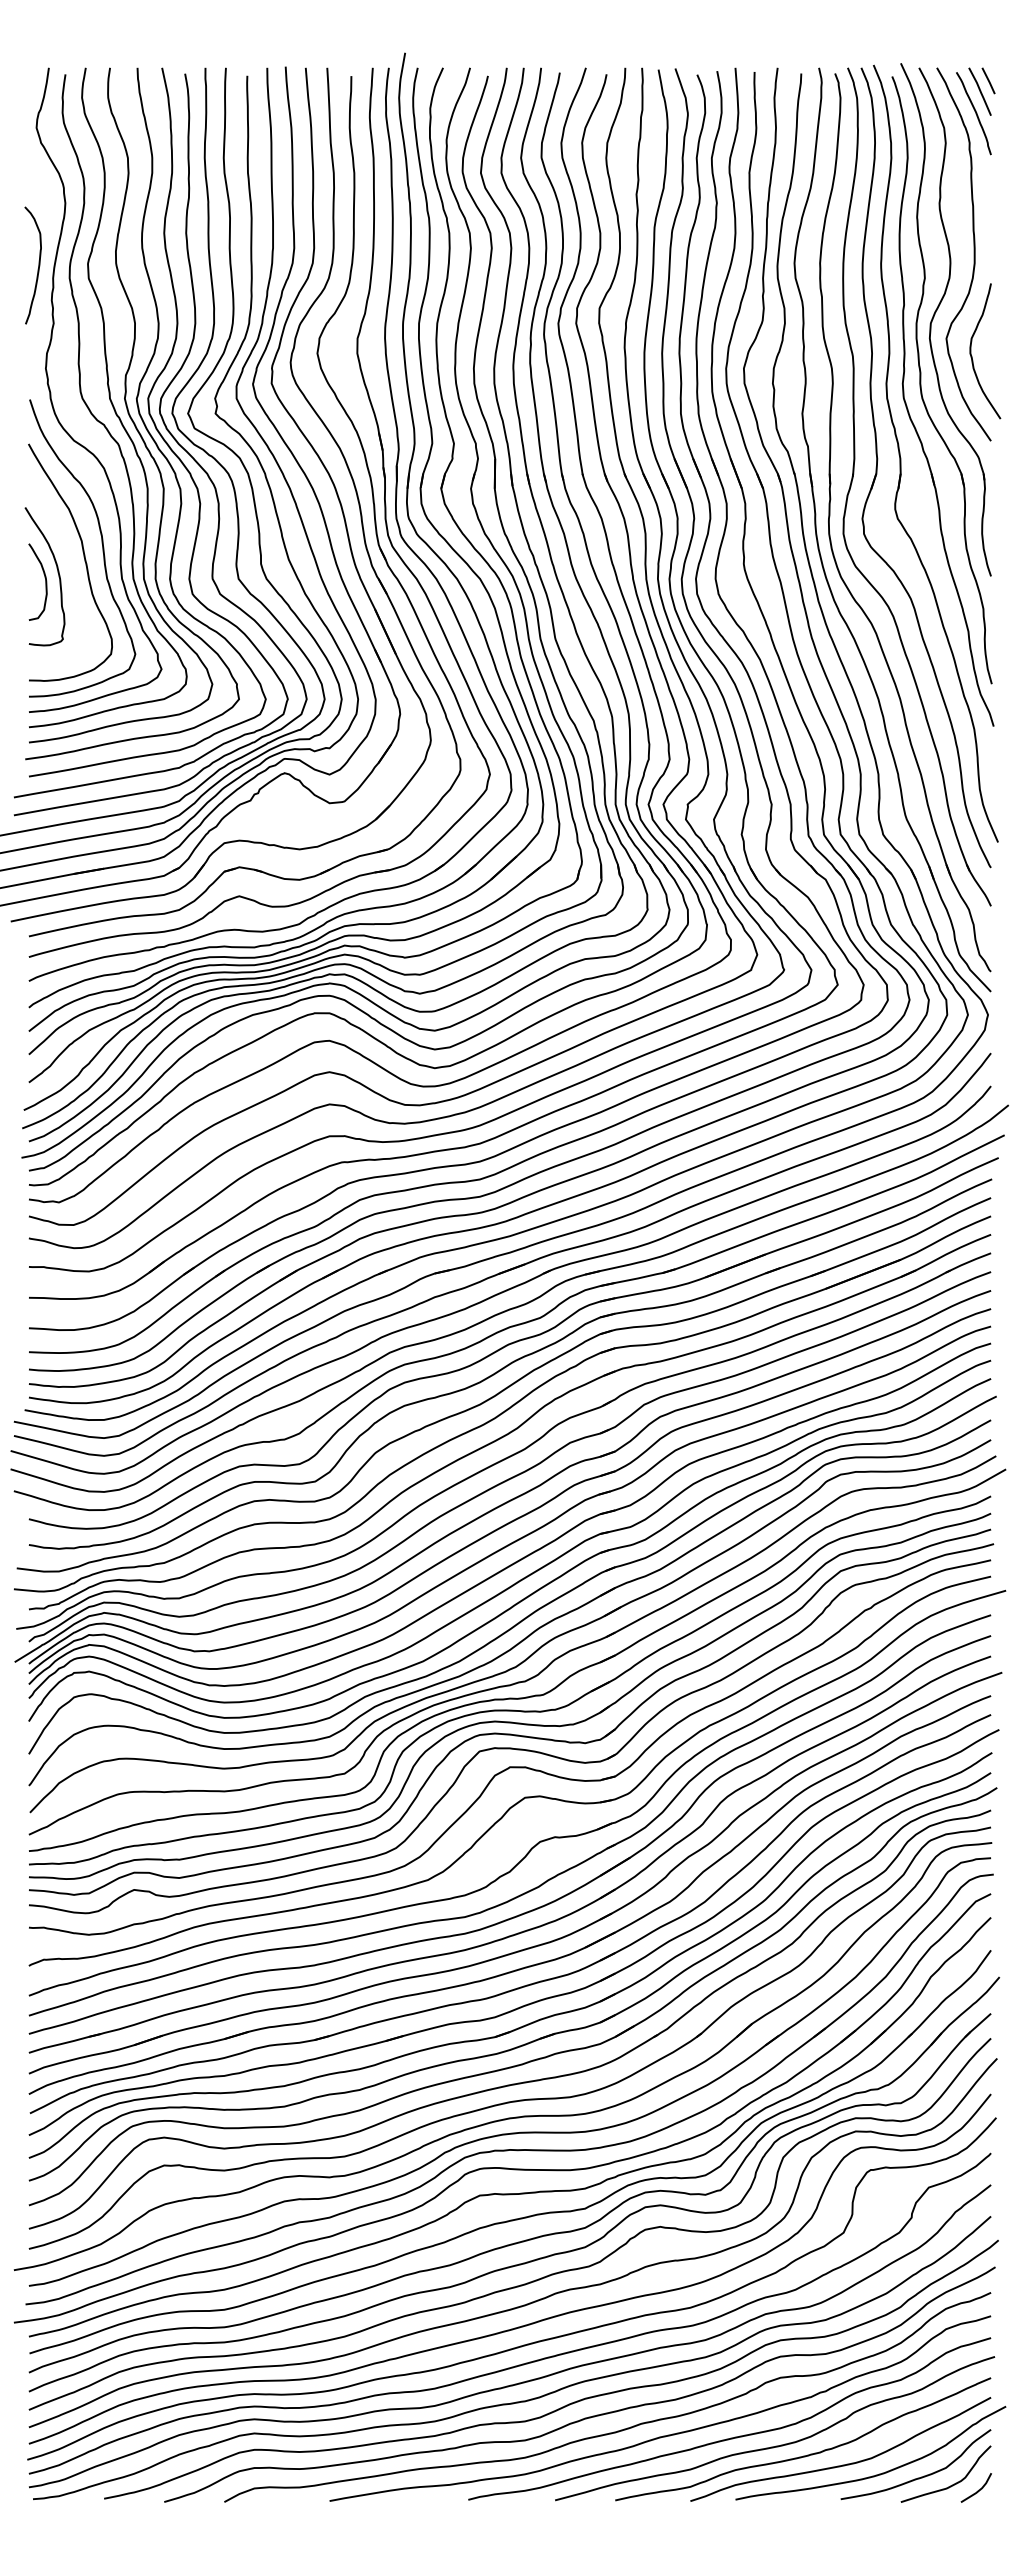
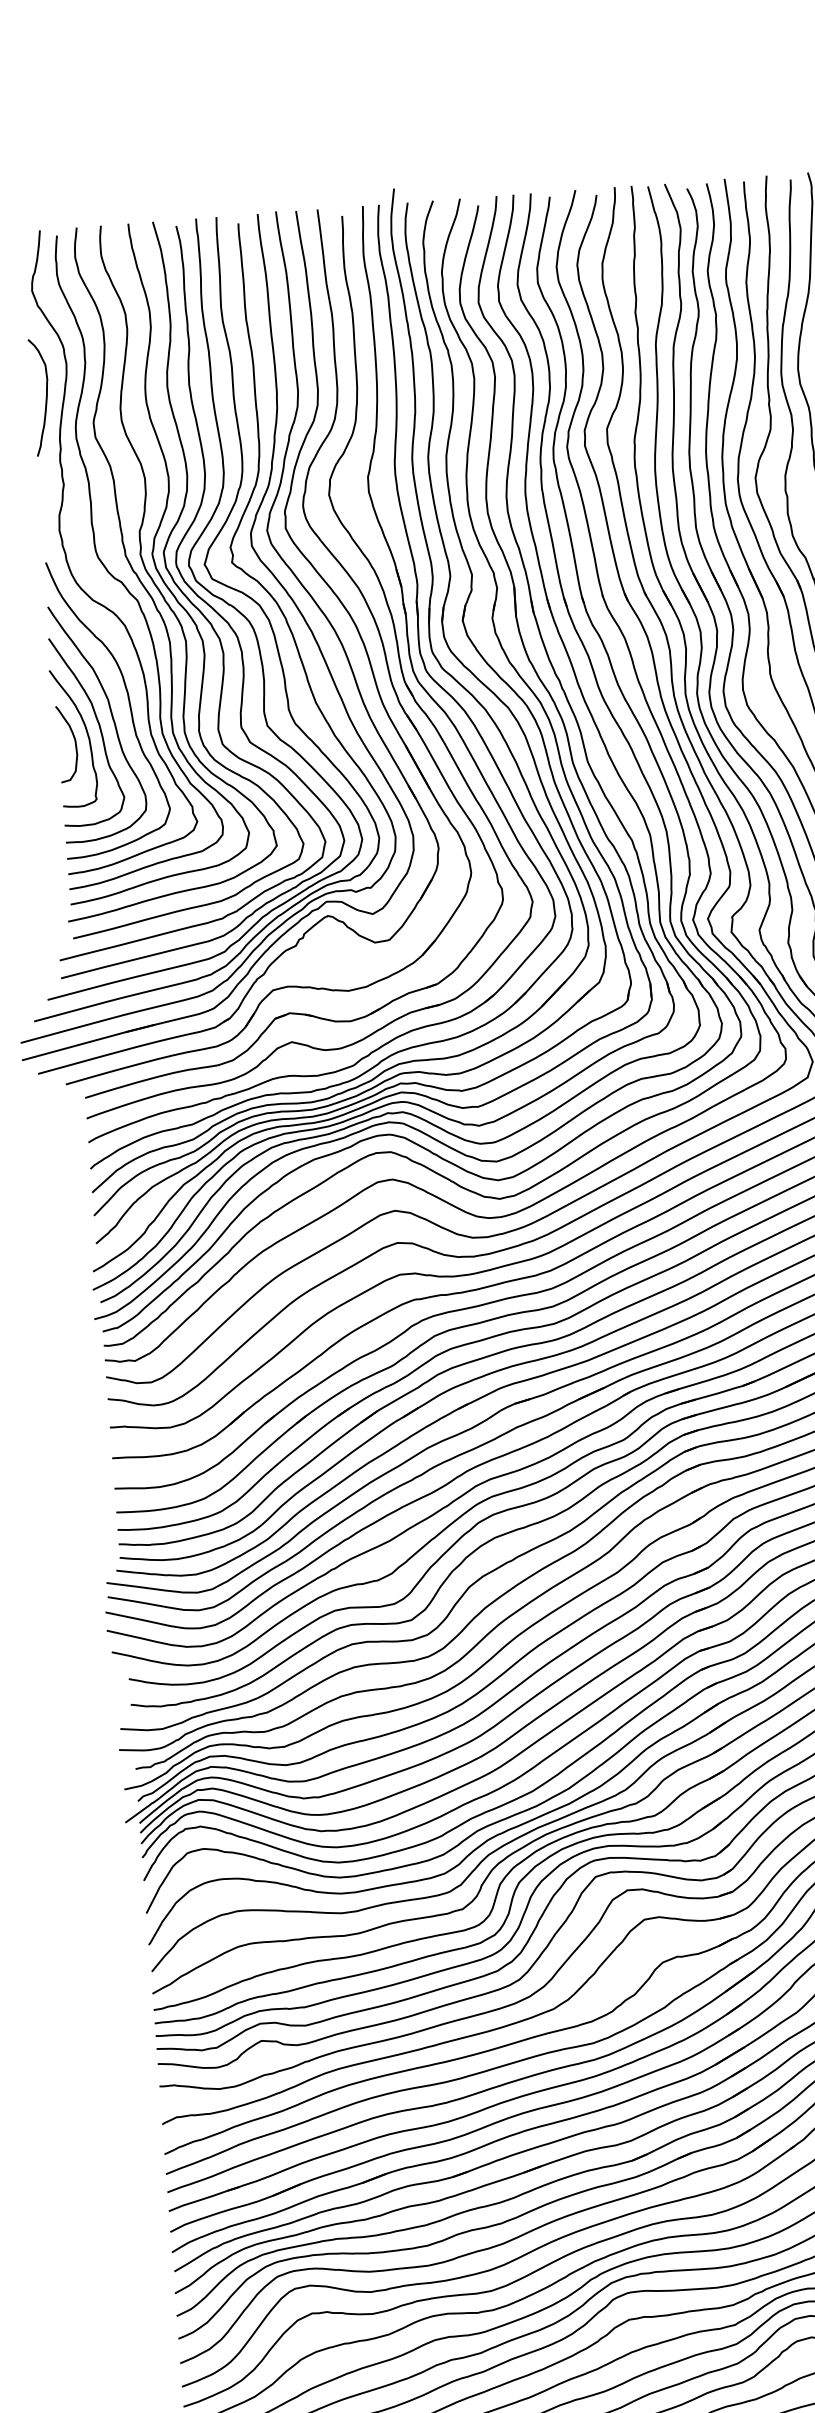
curve: (38, 265) -> (46, 397), moved
curve: (70, 568) -> (98, 727), added

